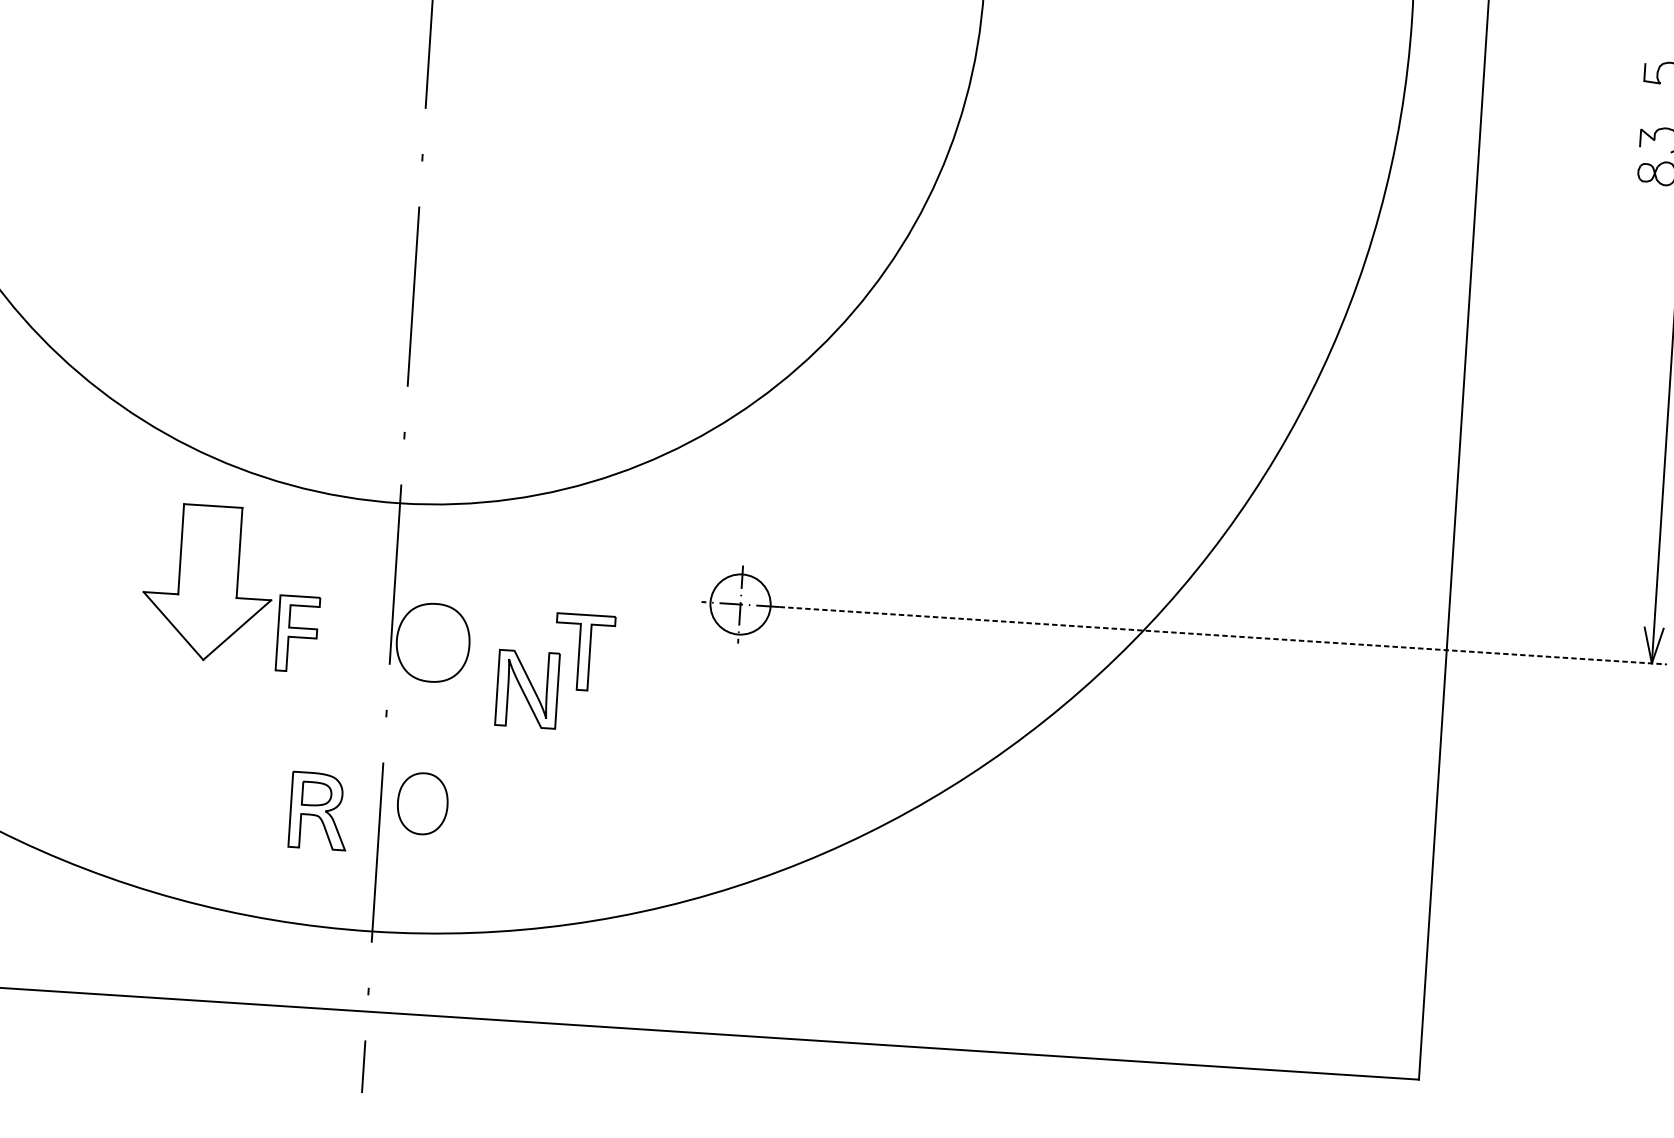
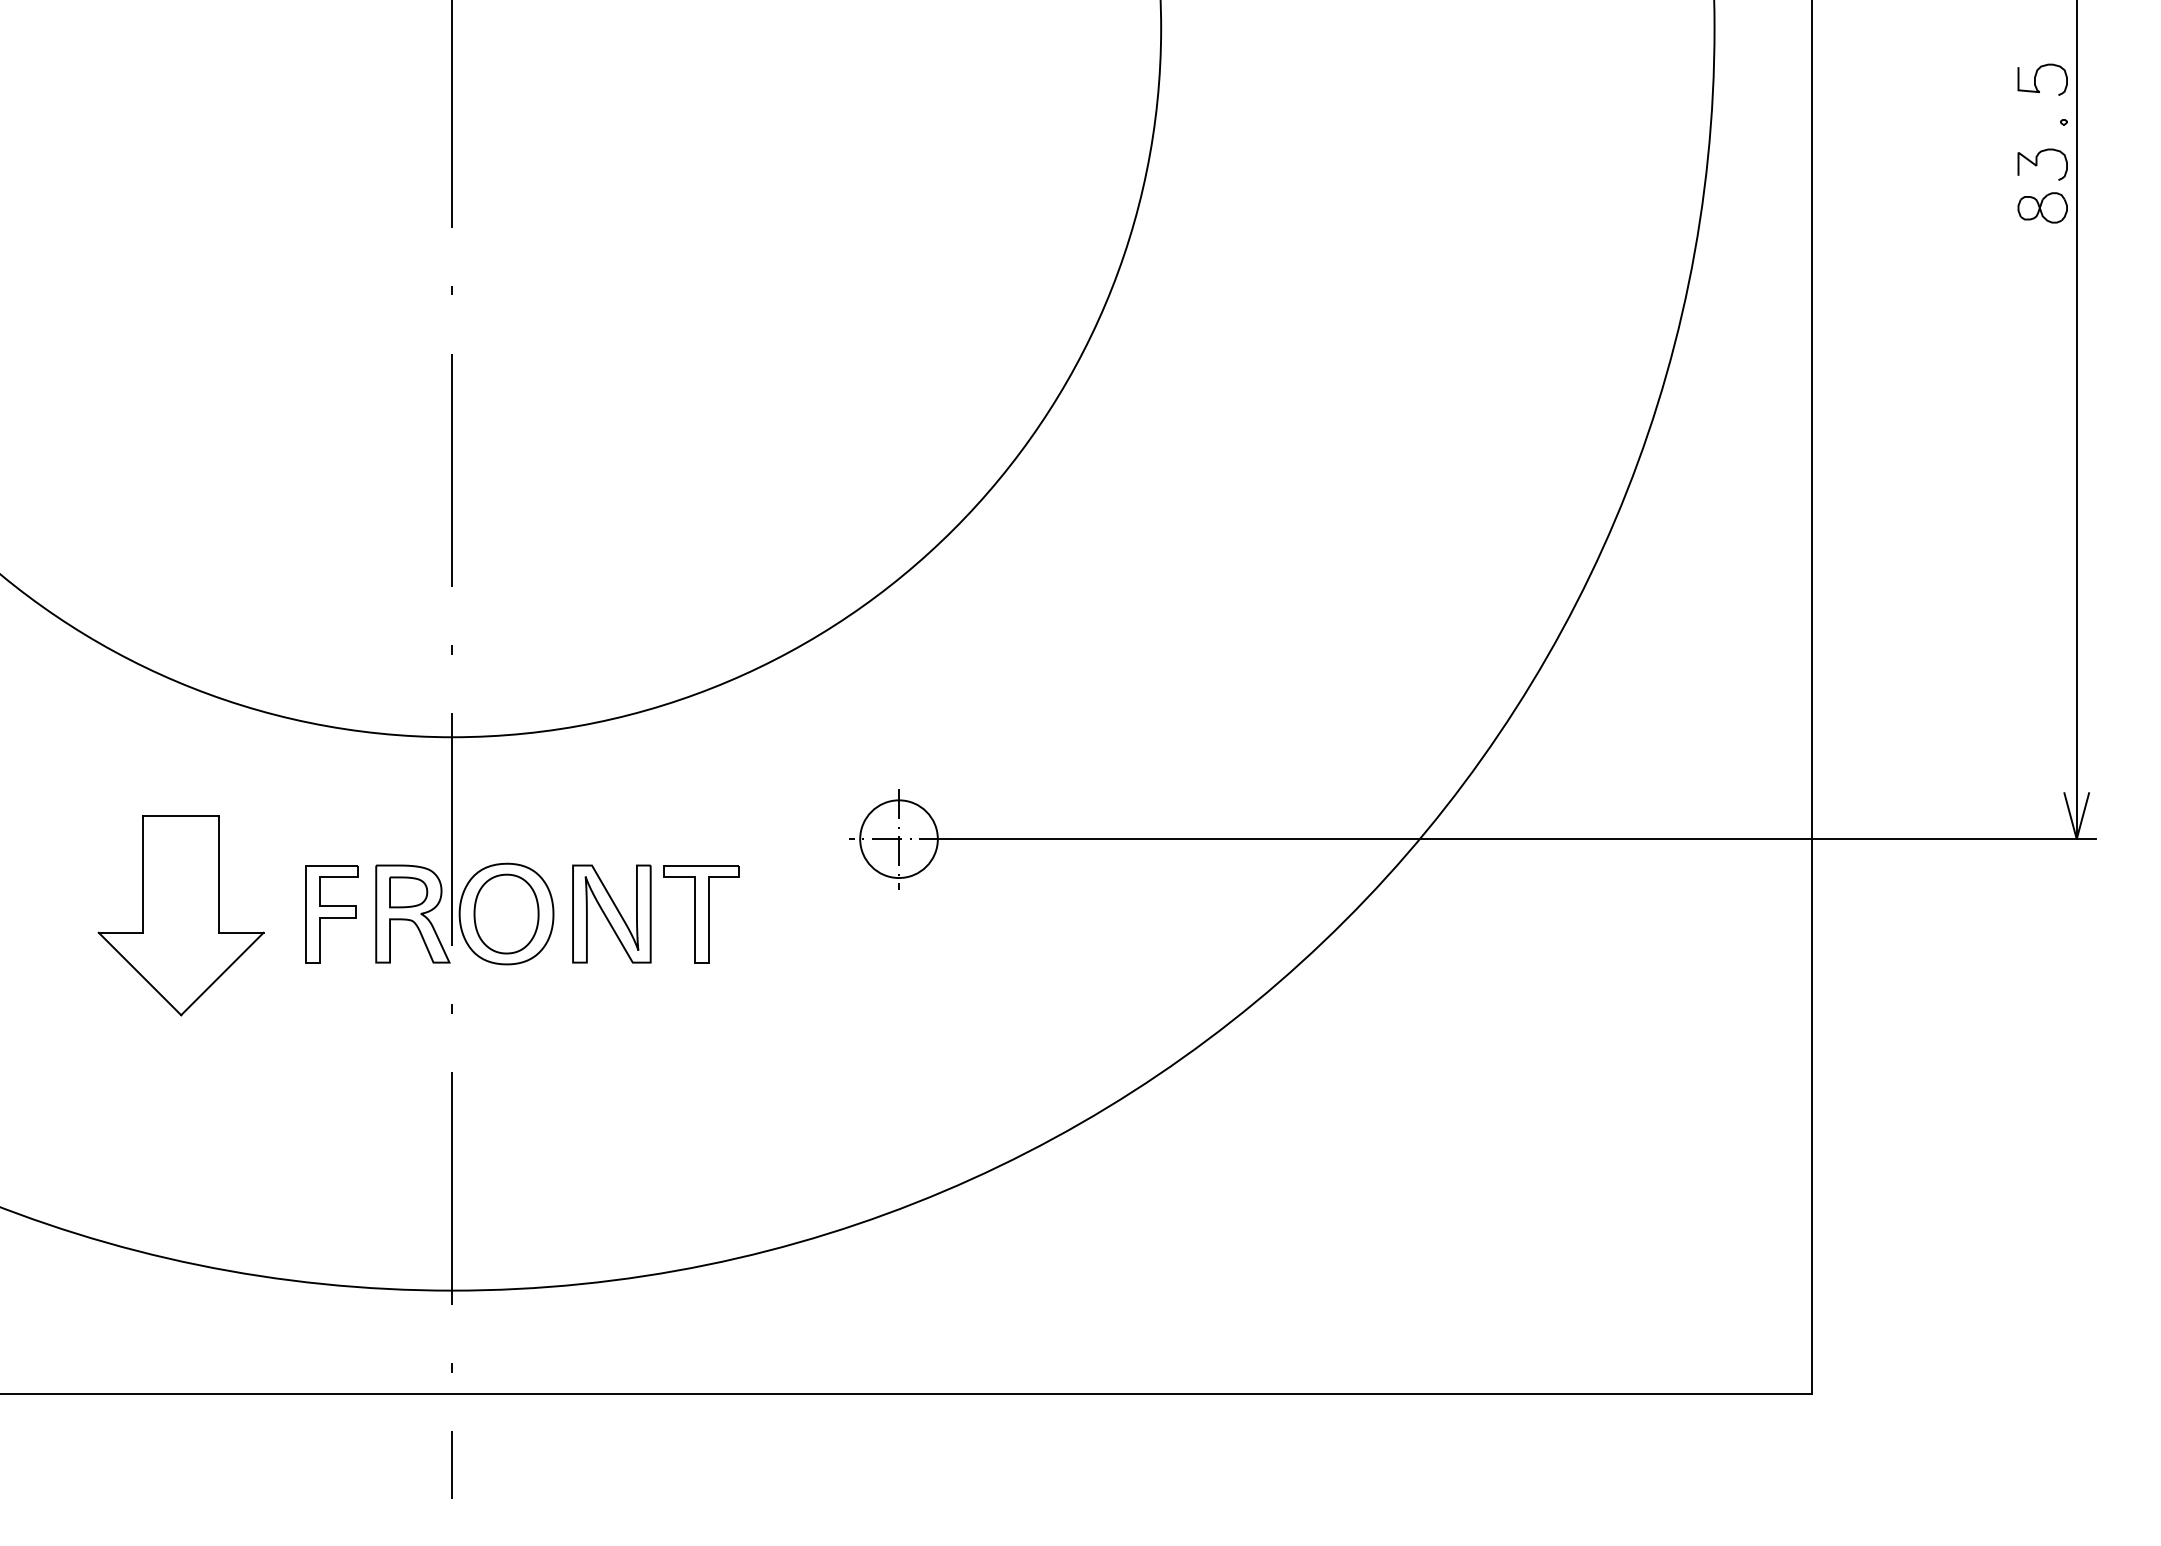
part: (207, 582) -> (180, 915), moved
line: (1223, 636) -> (1523, 839), dashed -> solid
part: (527, 688) -> (611, 913), moved
part: (422, 803) -> (506, 913), moved
part: (318, 810) -> (412, 913), moved

